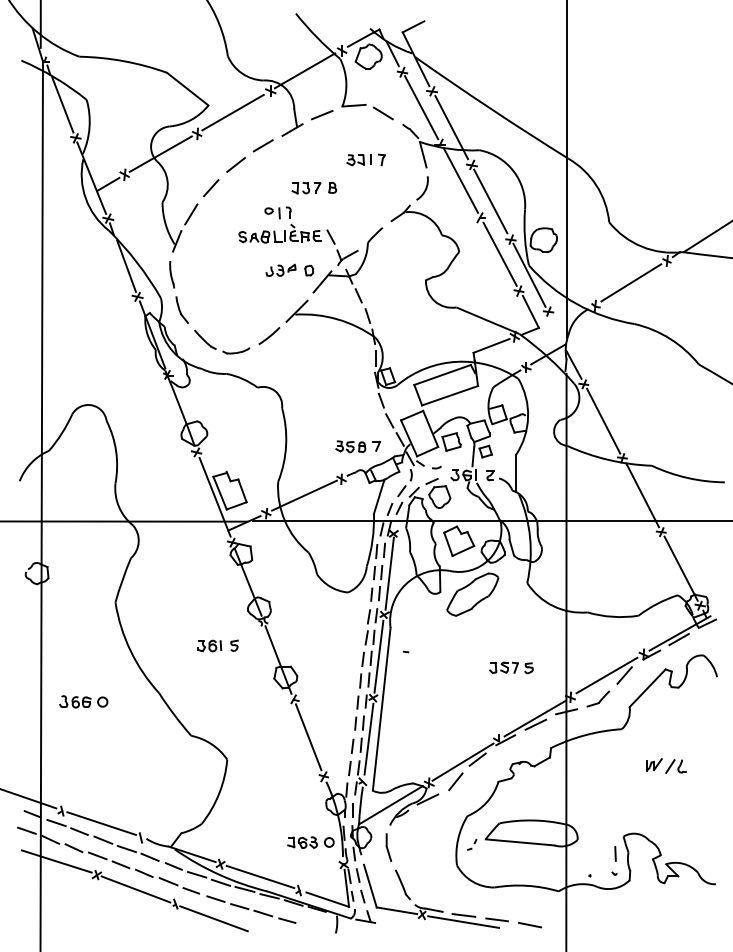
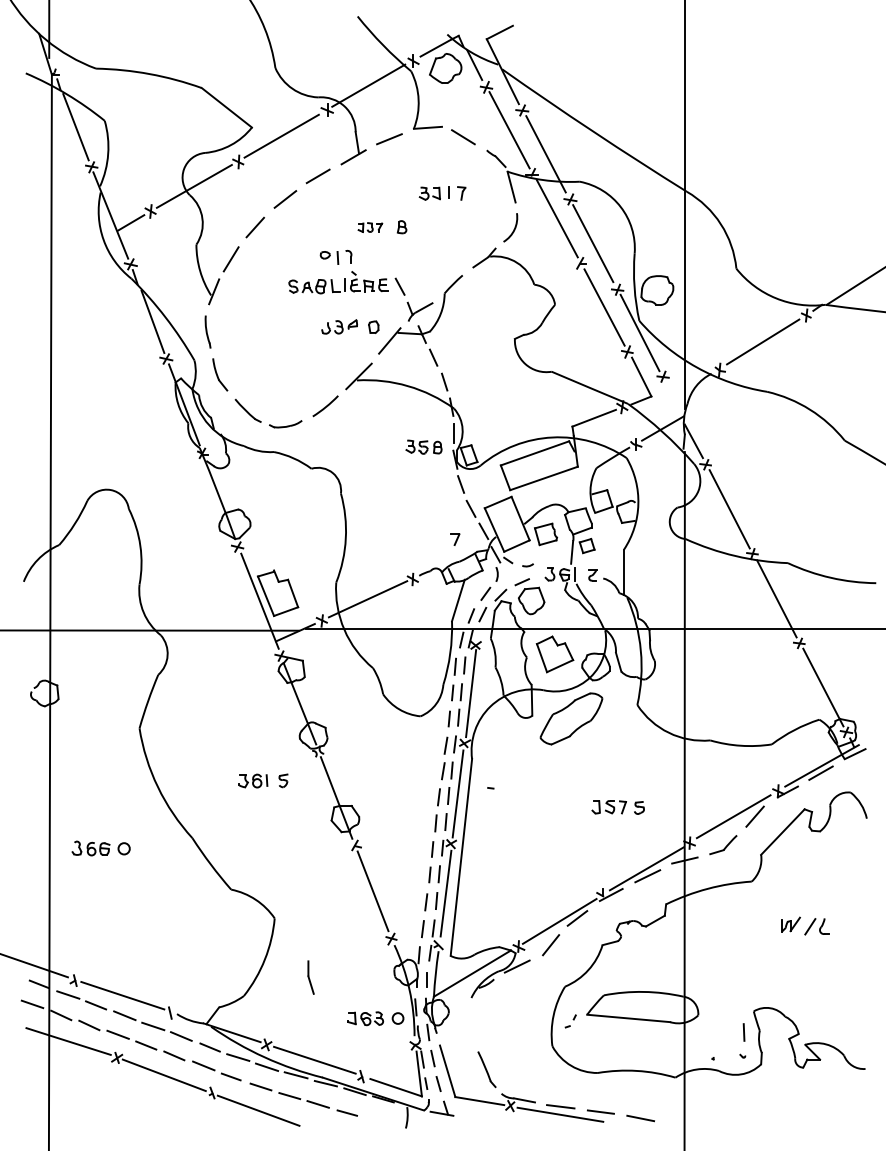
part: (306, 188) -> (370, 227), size x0.7
part: (350, 446) -> (423, 446), moved
part: (388, 847) -> (310, 977), moved

